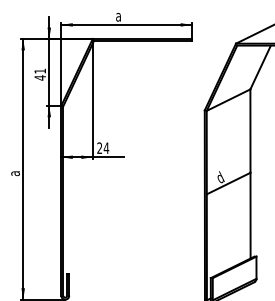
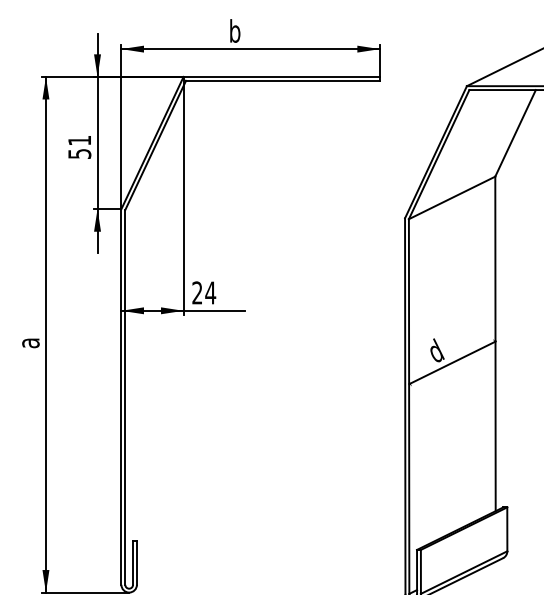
text: (118, 15) -> (234, 30), a -> b
text: (40, 77) -> (80, 153), 41 -> 51

